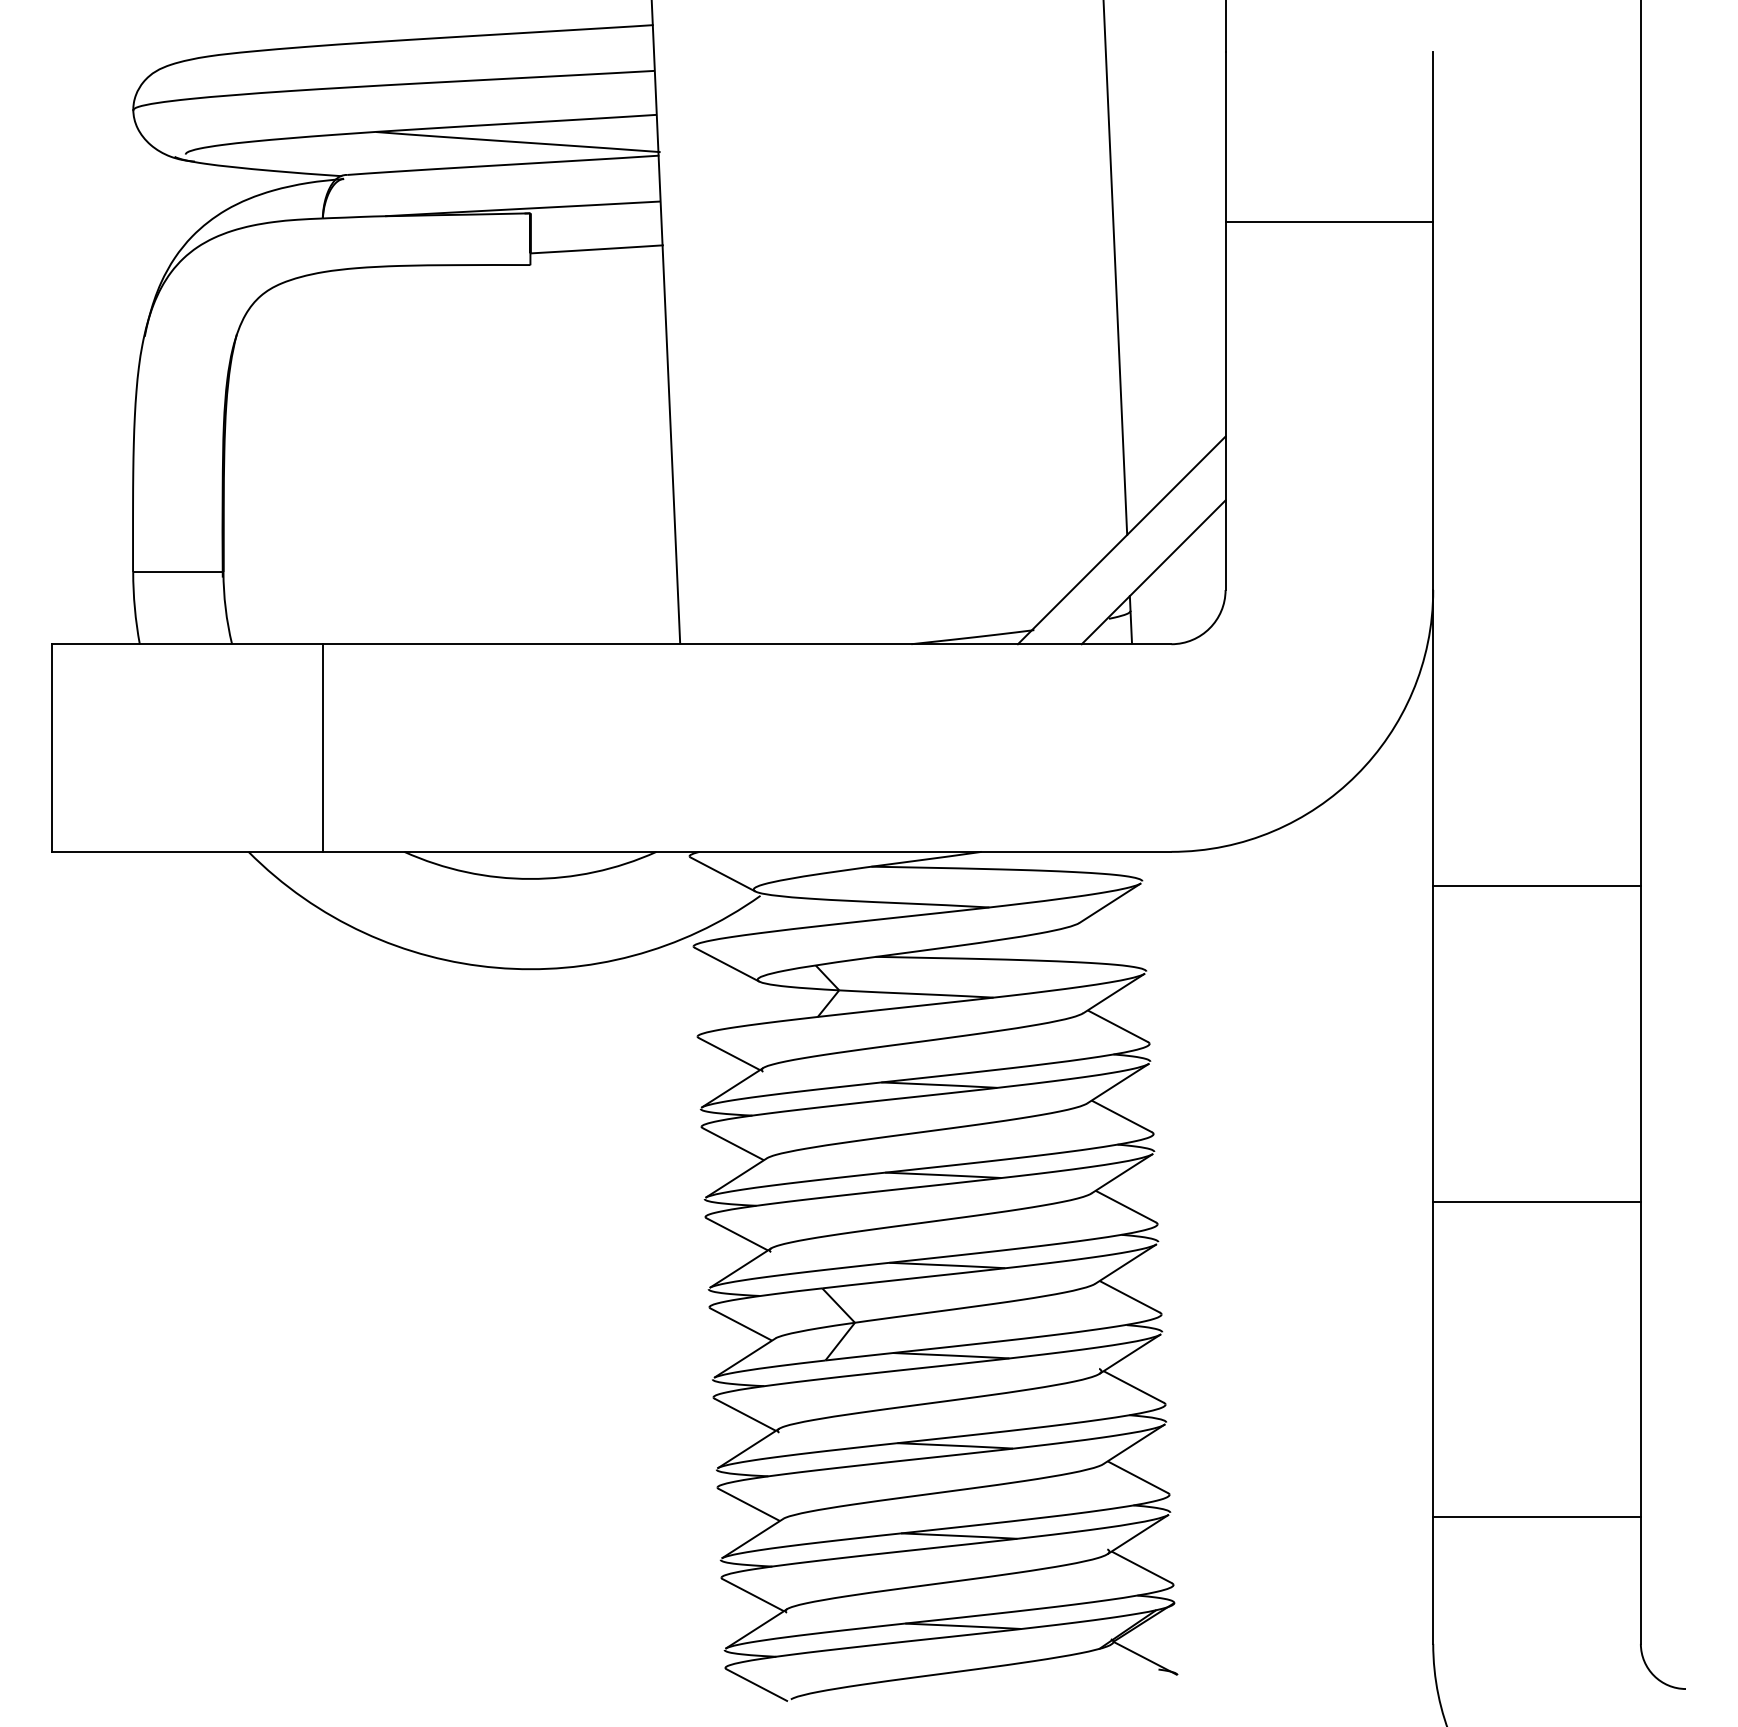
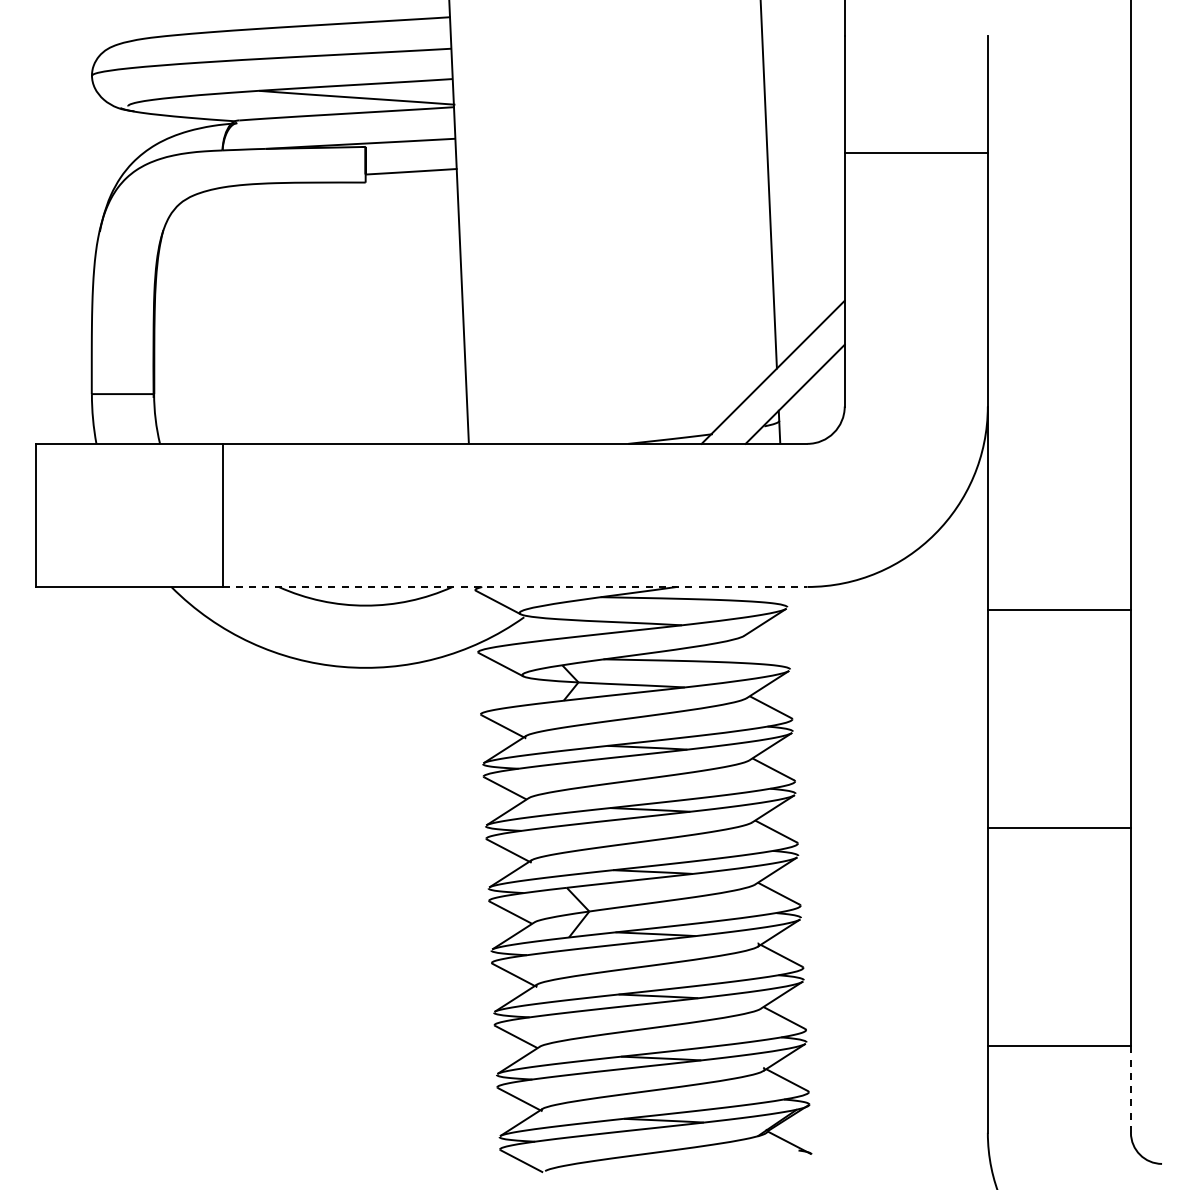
line: (747, 851) -> (515, 586), solid -> dashed
line: (1640, 1581) -> (1130, 1089), solid -> dashed

